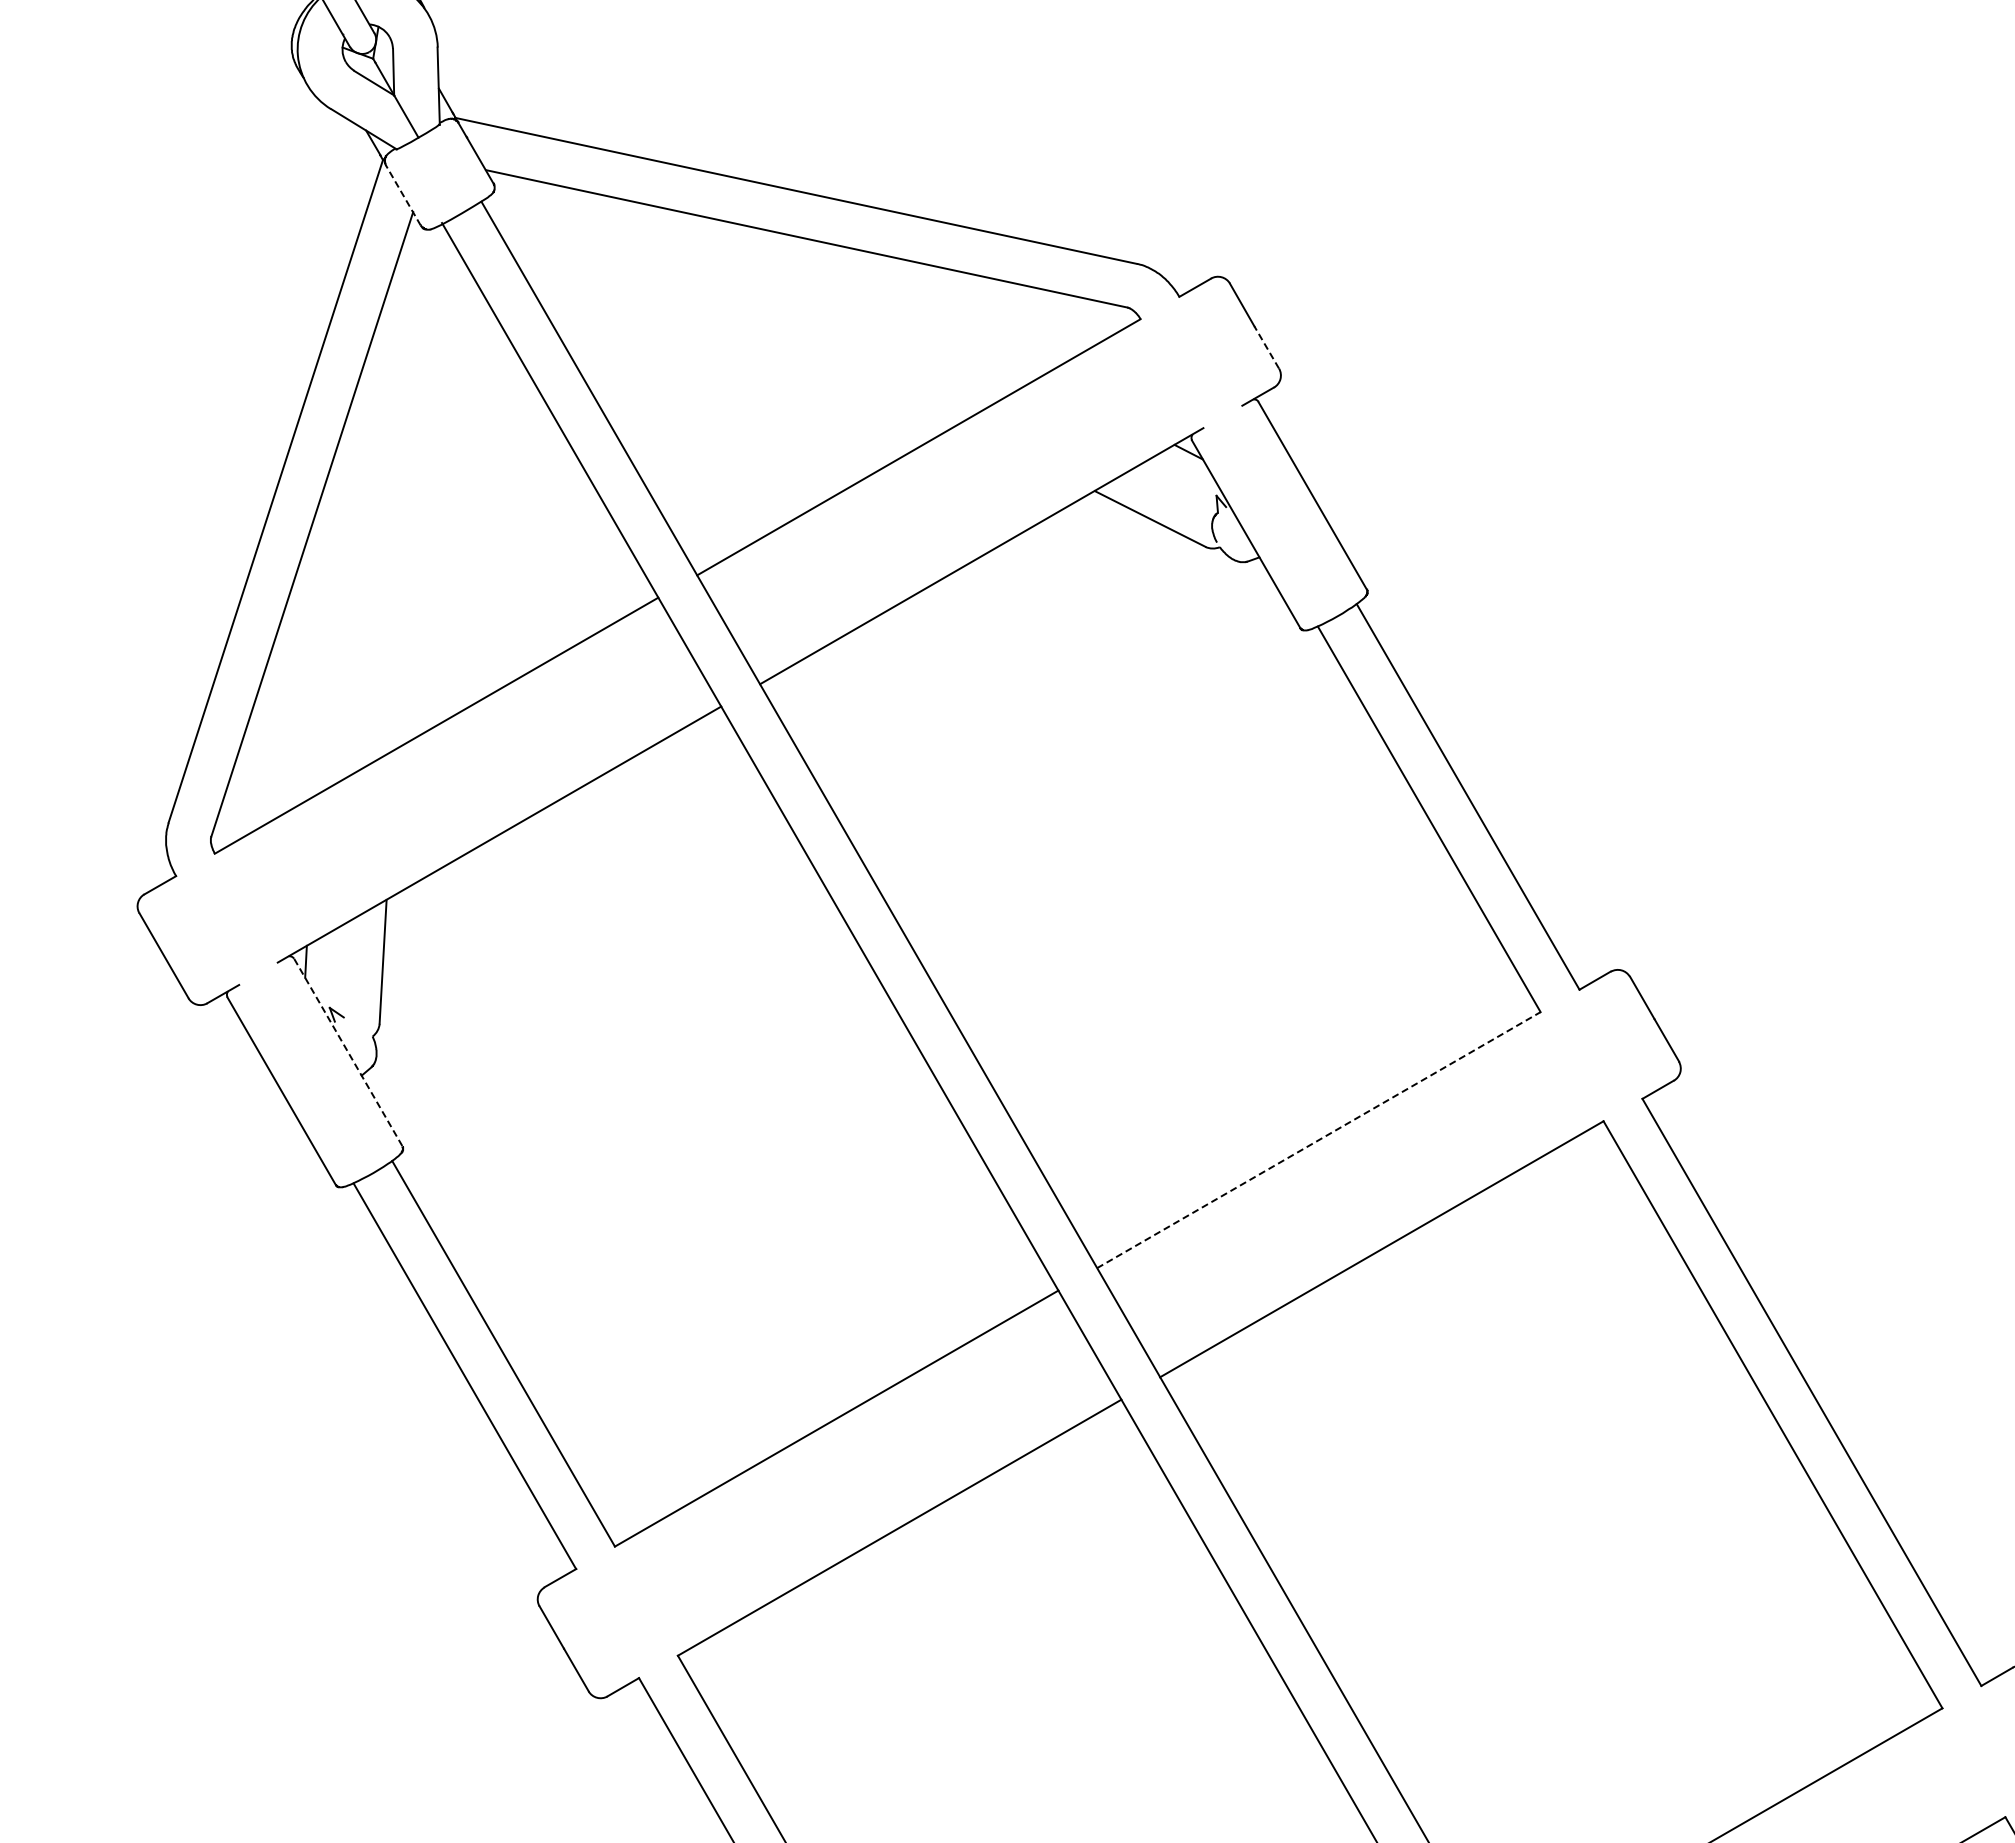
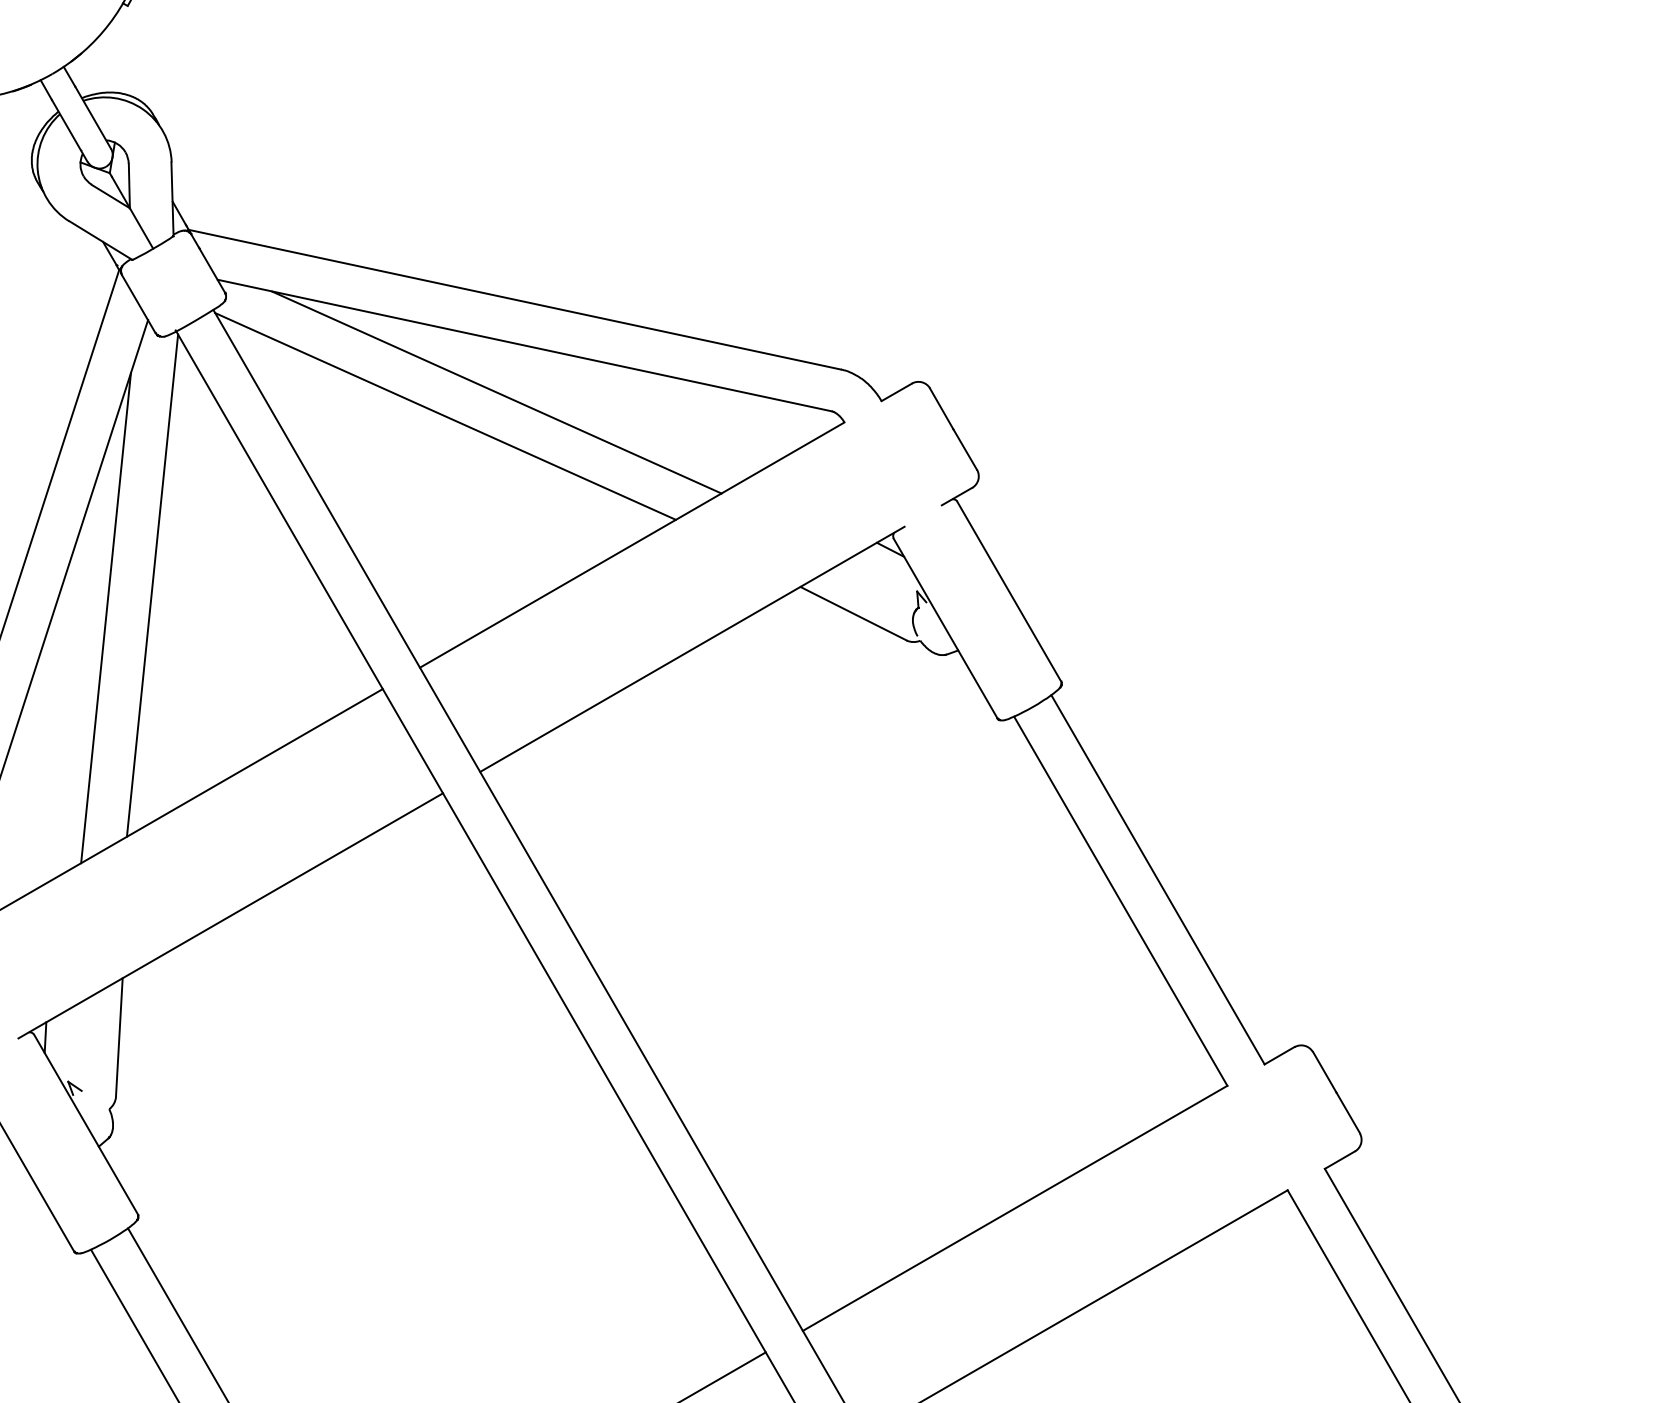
line: (403, 195) -> (138, 304), dashed -> solid
line: (777, 287) -> (496, 392), added
line: (723, 312) -> (445, 416), added
line: (1266, 346) -> (964, 448), dashed -> solid
line: (417, 489) -> (152, 585), added
line: (369, 523) -> (106, 618), added
line: (348, 1053) -> (86, 1125), dashed -> solid
line: (1319, 1139) -> (1015, 1207), dashed -> solid

